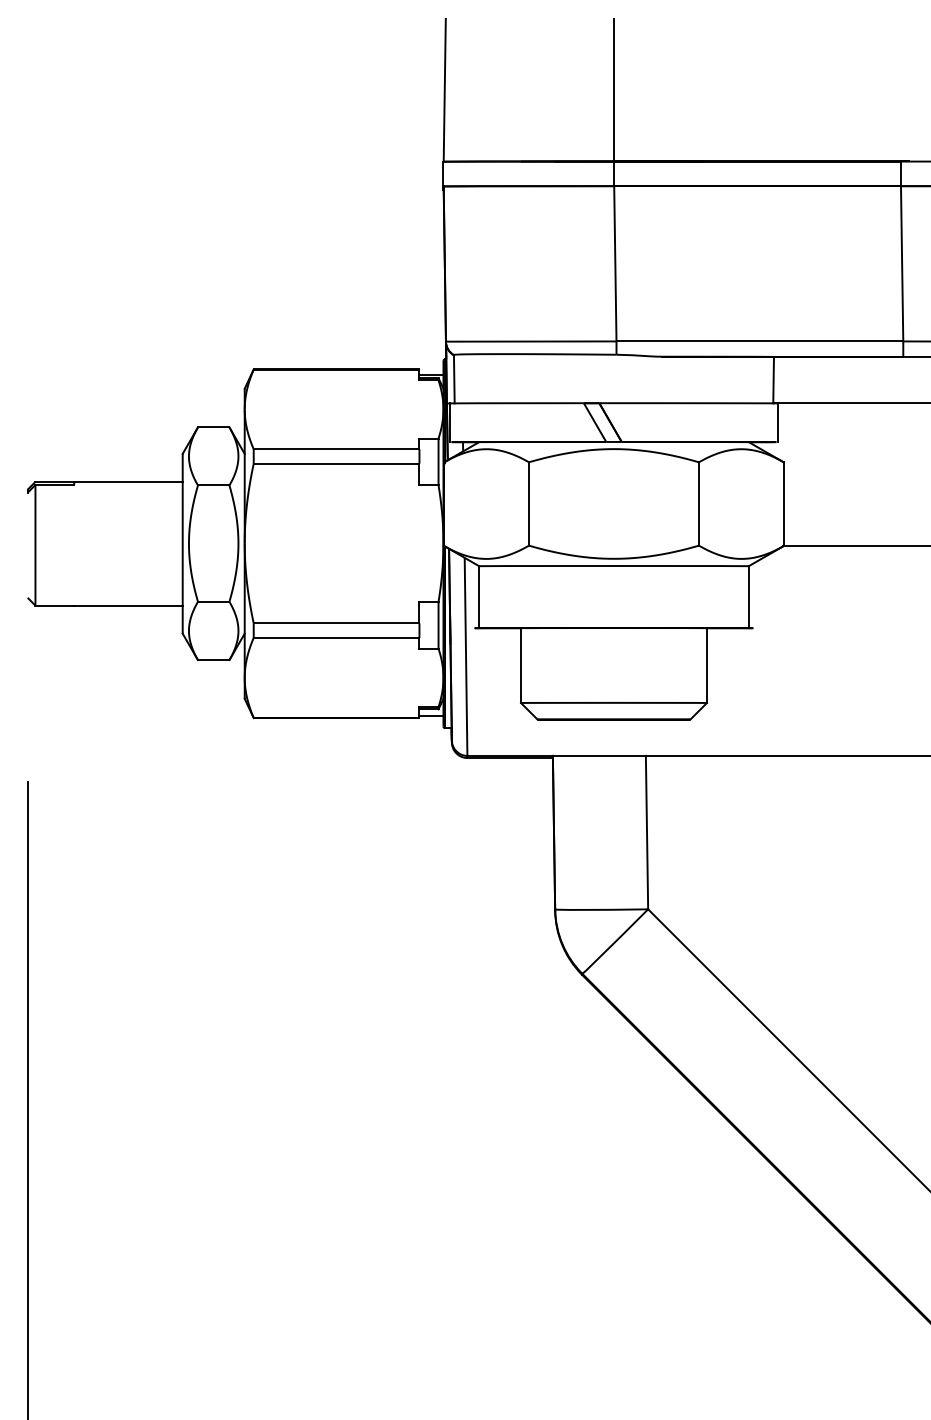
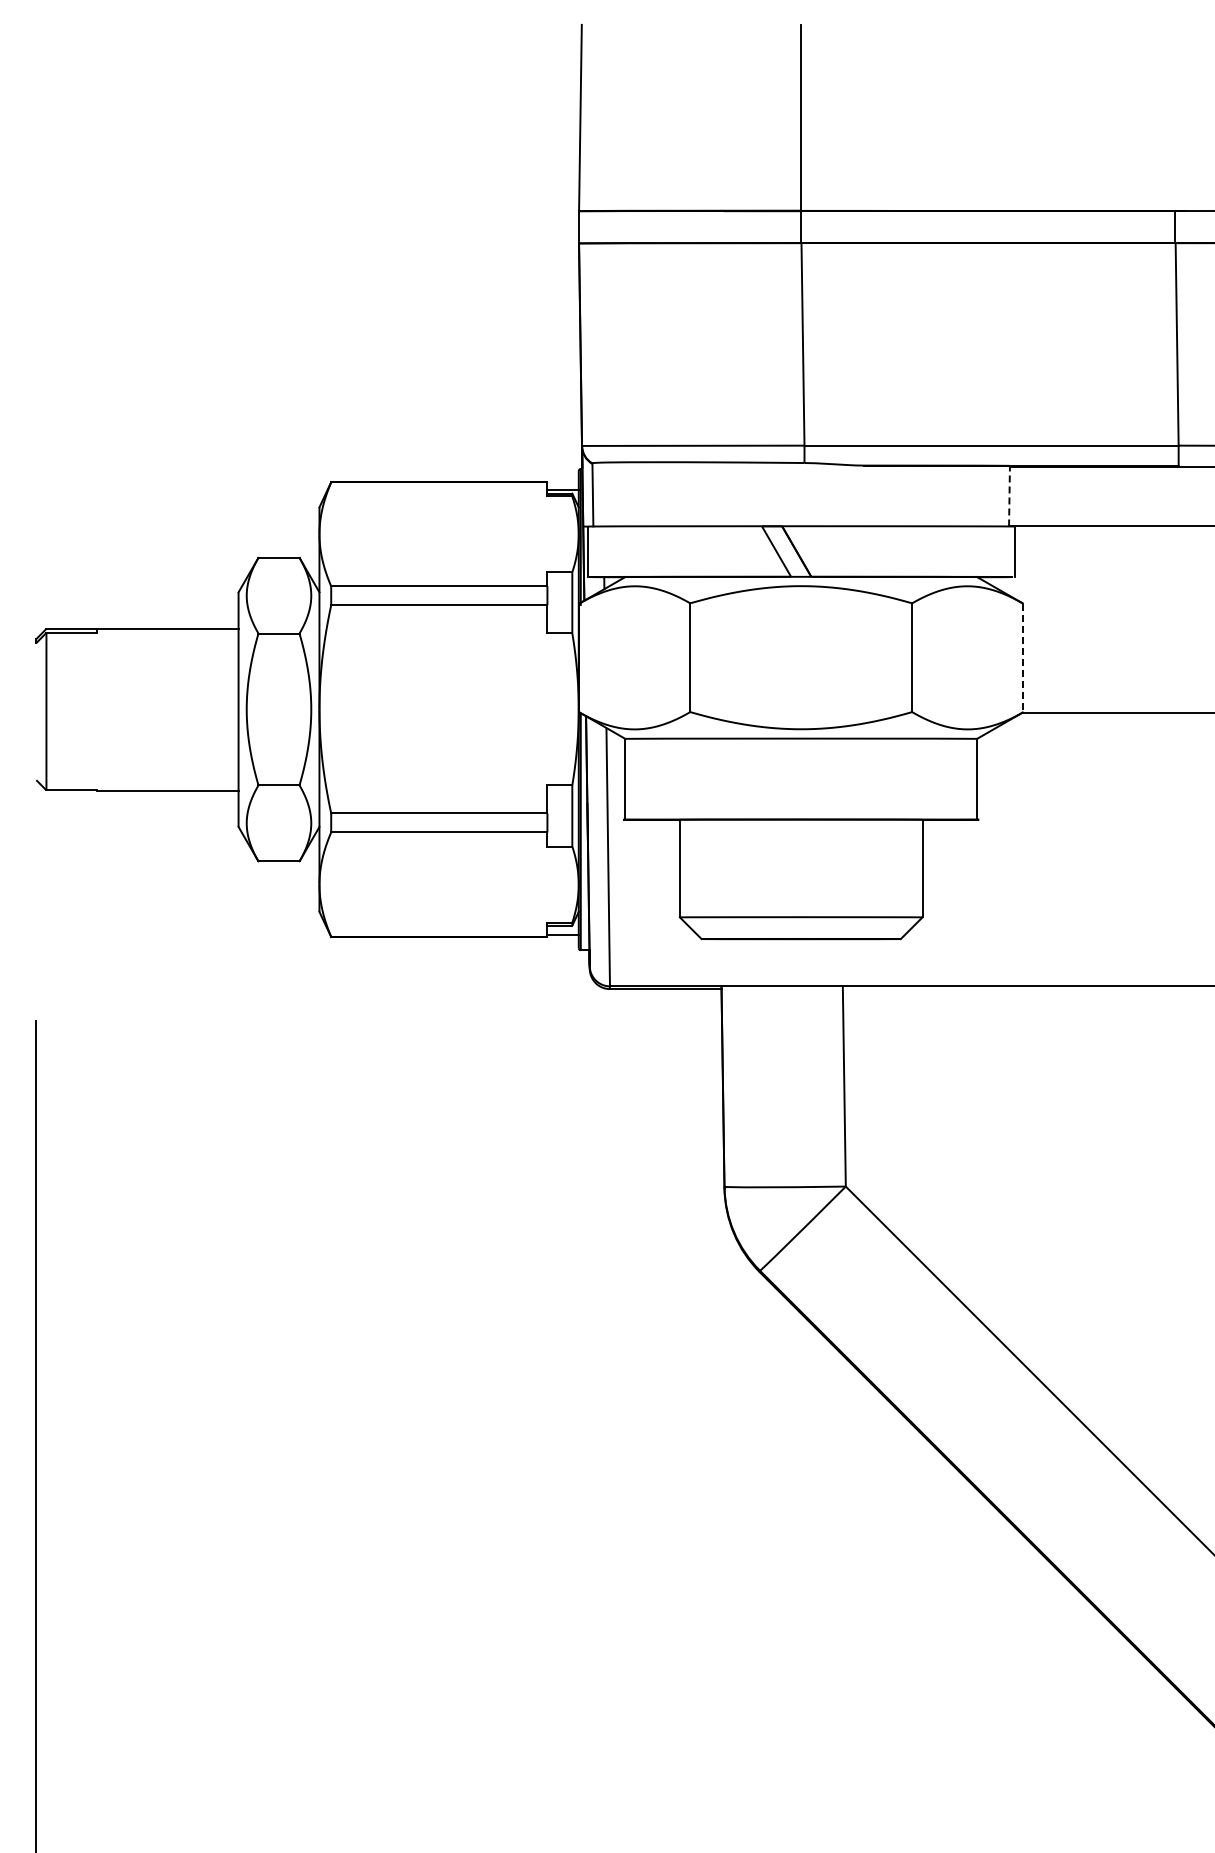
line: (773, 379) -> (1009, 495), solid -> dashed
line: (784, 504) -> (1023, 658), solid -> dashed

